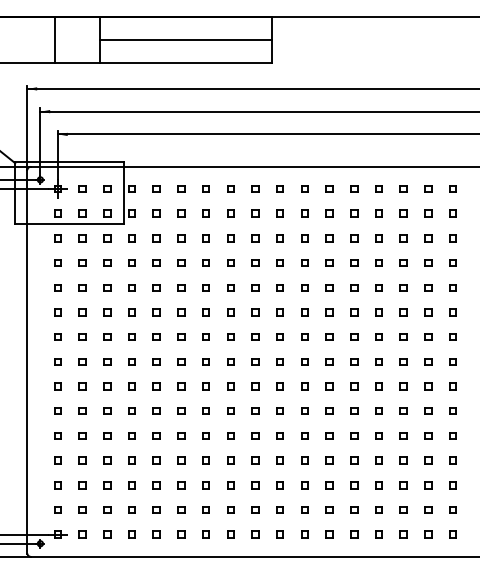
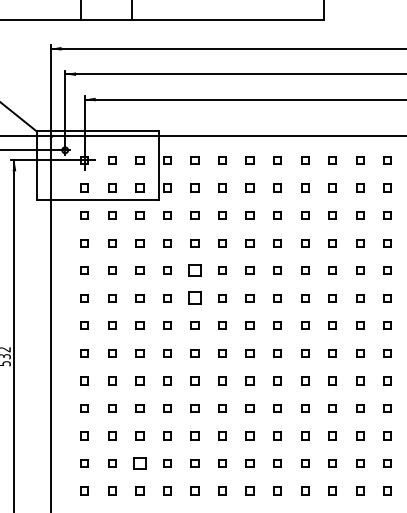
part: (156, 287) -> (194, 270), size x1.6
part: (156, 312) -> (194, 298), size x1.6
part: (107, 460) -> (140, 463), size x1.6

